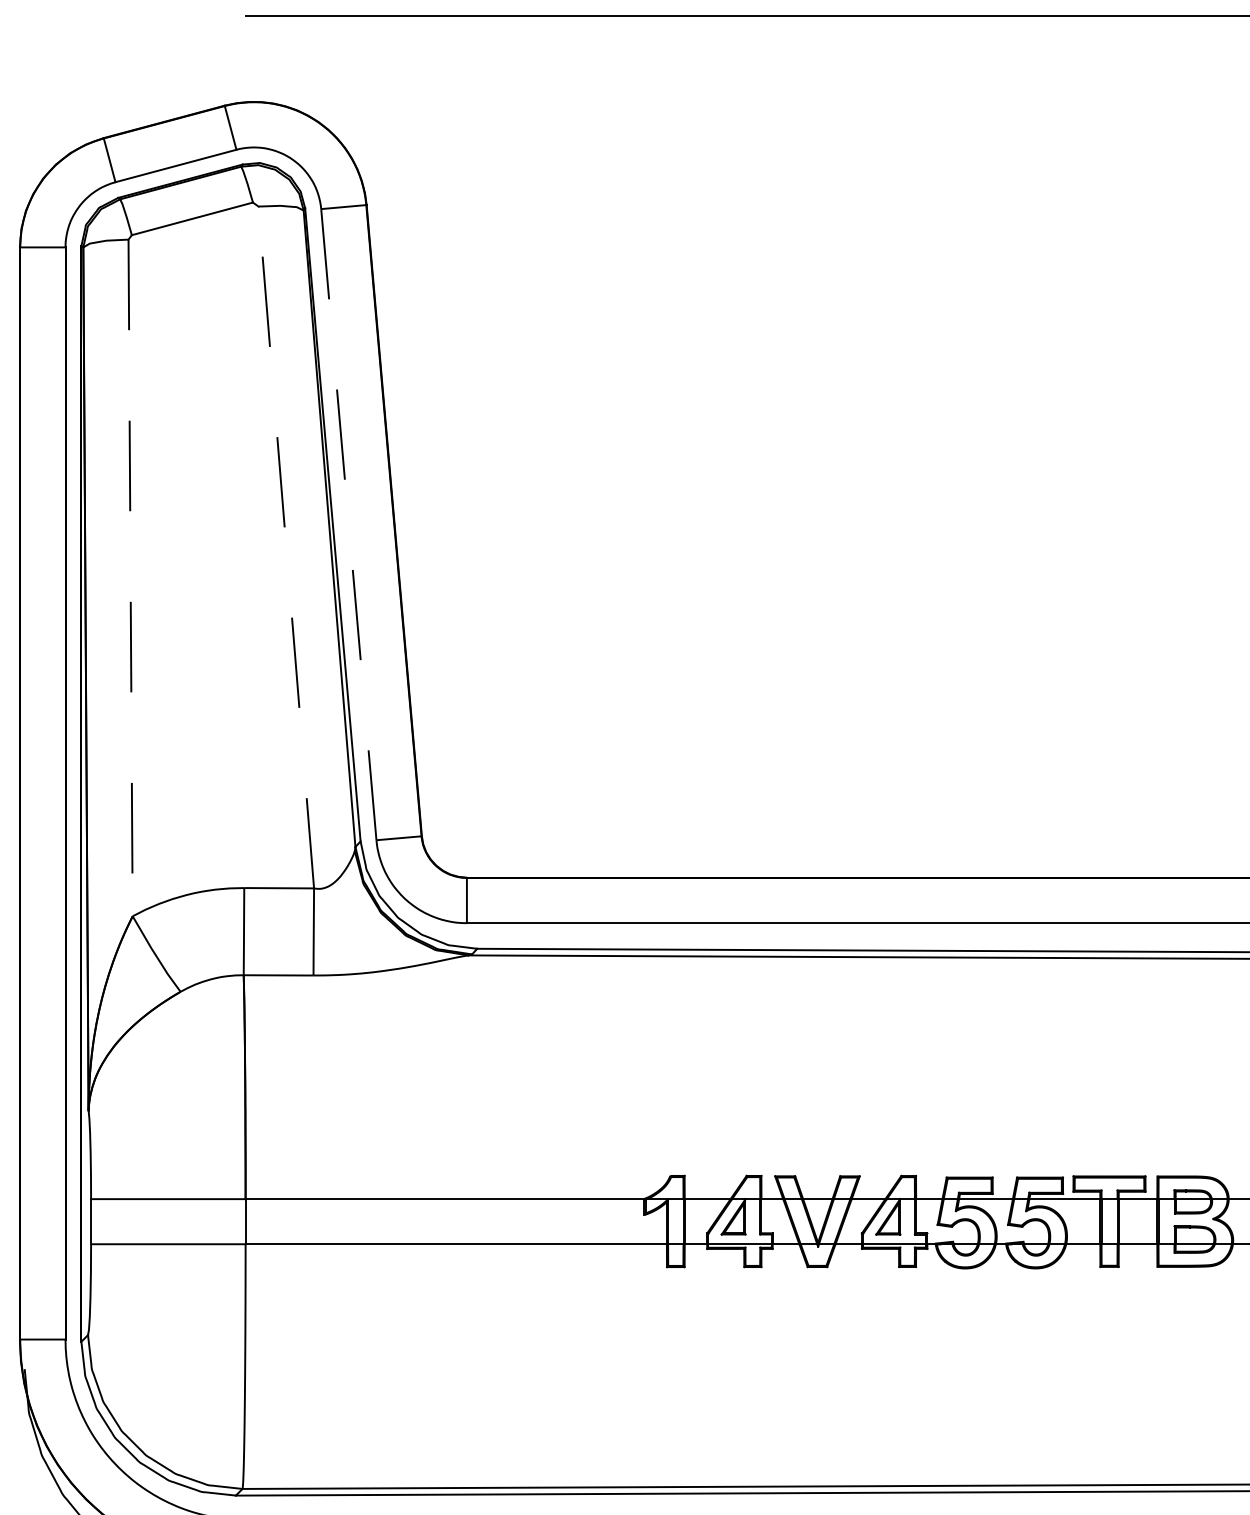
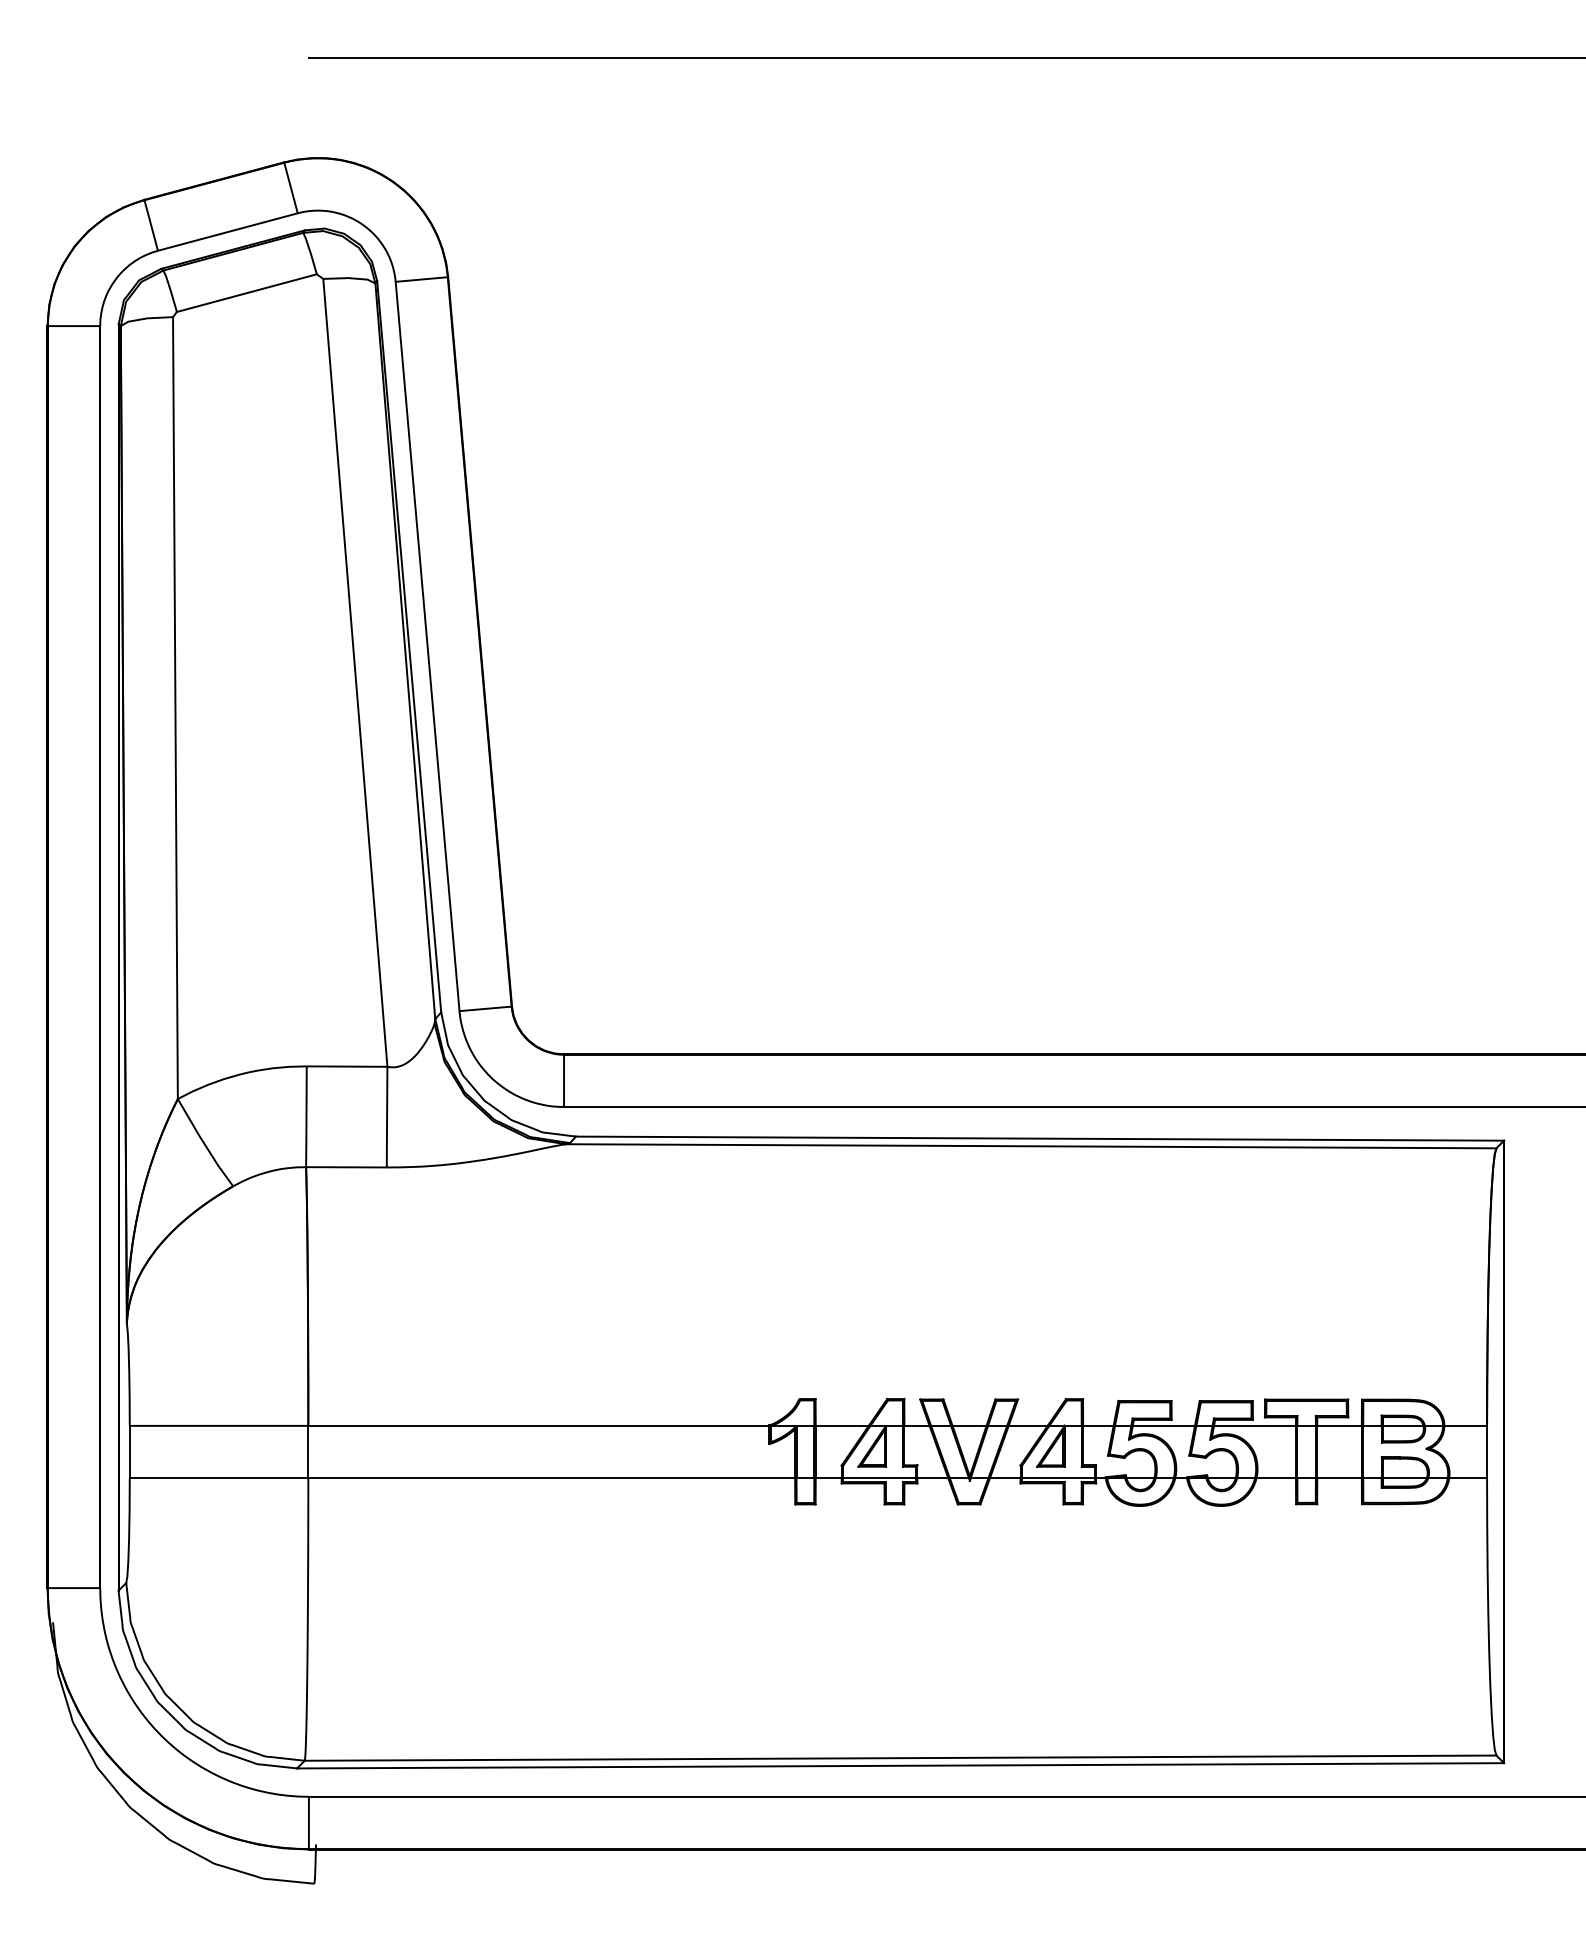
line: (348, 525) -> (427, 647), dashed -> solid
line: (286, 547) -> (355, 672), dashed -> solid
line: (130, 578) -> (175, 708), dashed -> solid

